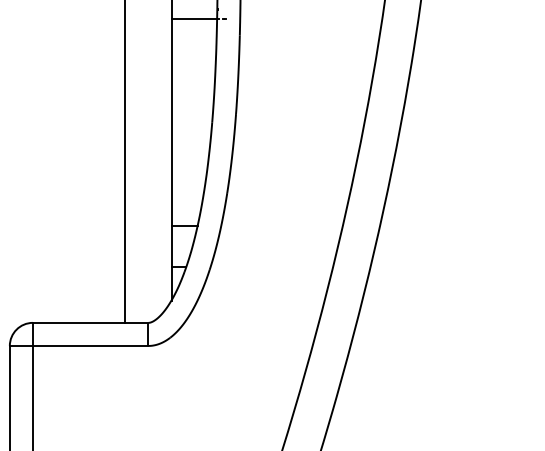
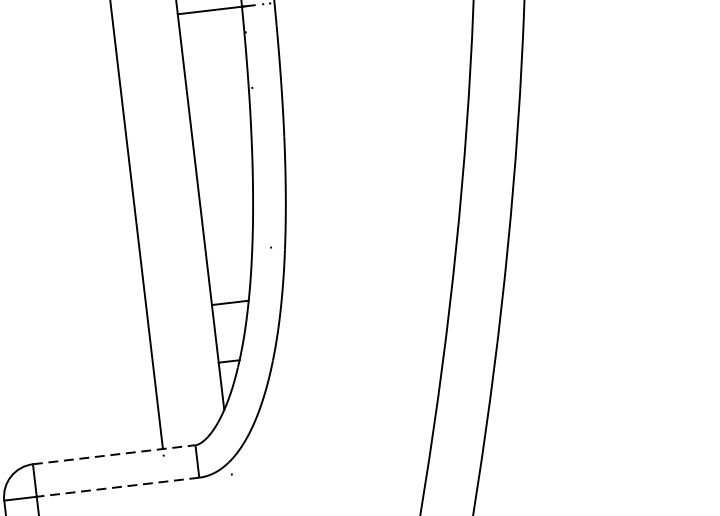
line: (90, 322) -> (113, 454), solid -> dashed
line: (90, 345) -> (117, 486), solid -> dashed

